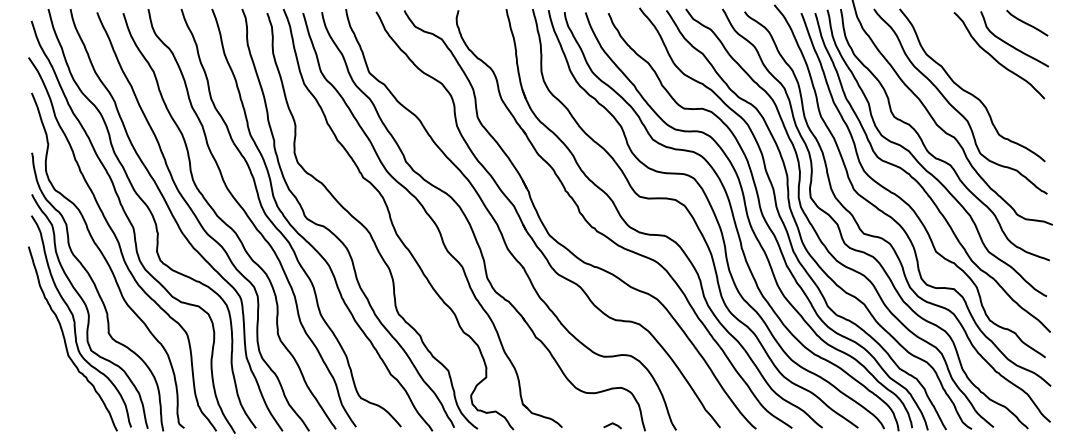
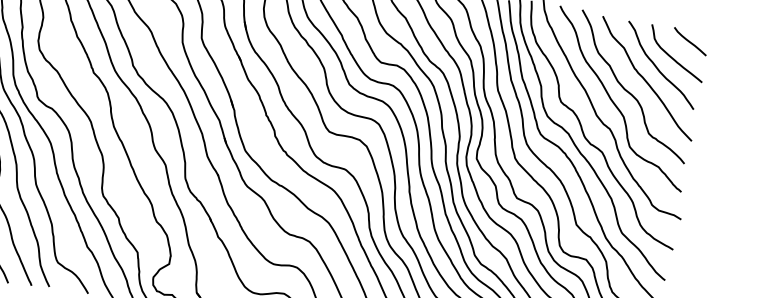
curve: (984, 74) -> (645, 79), added

